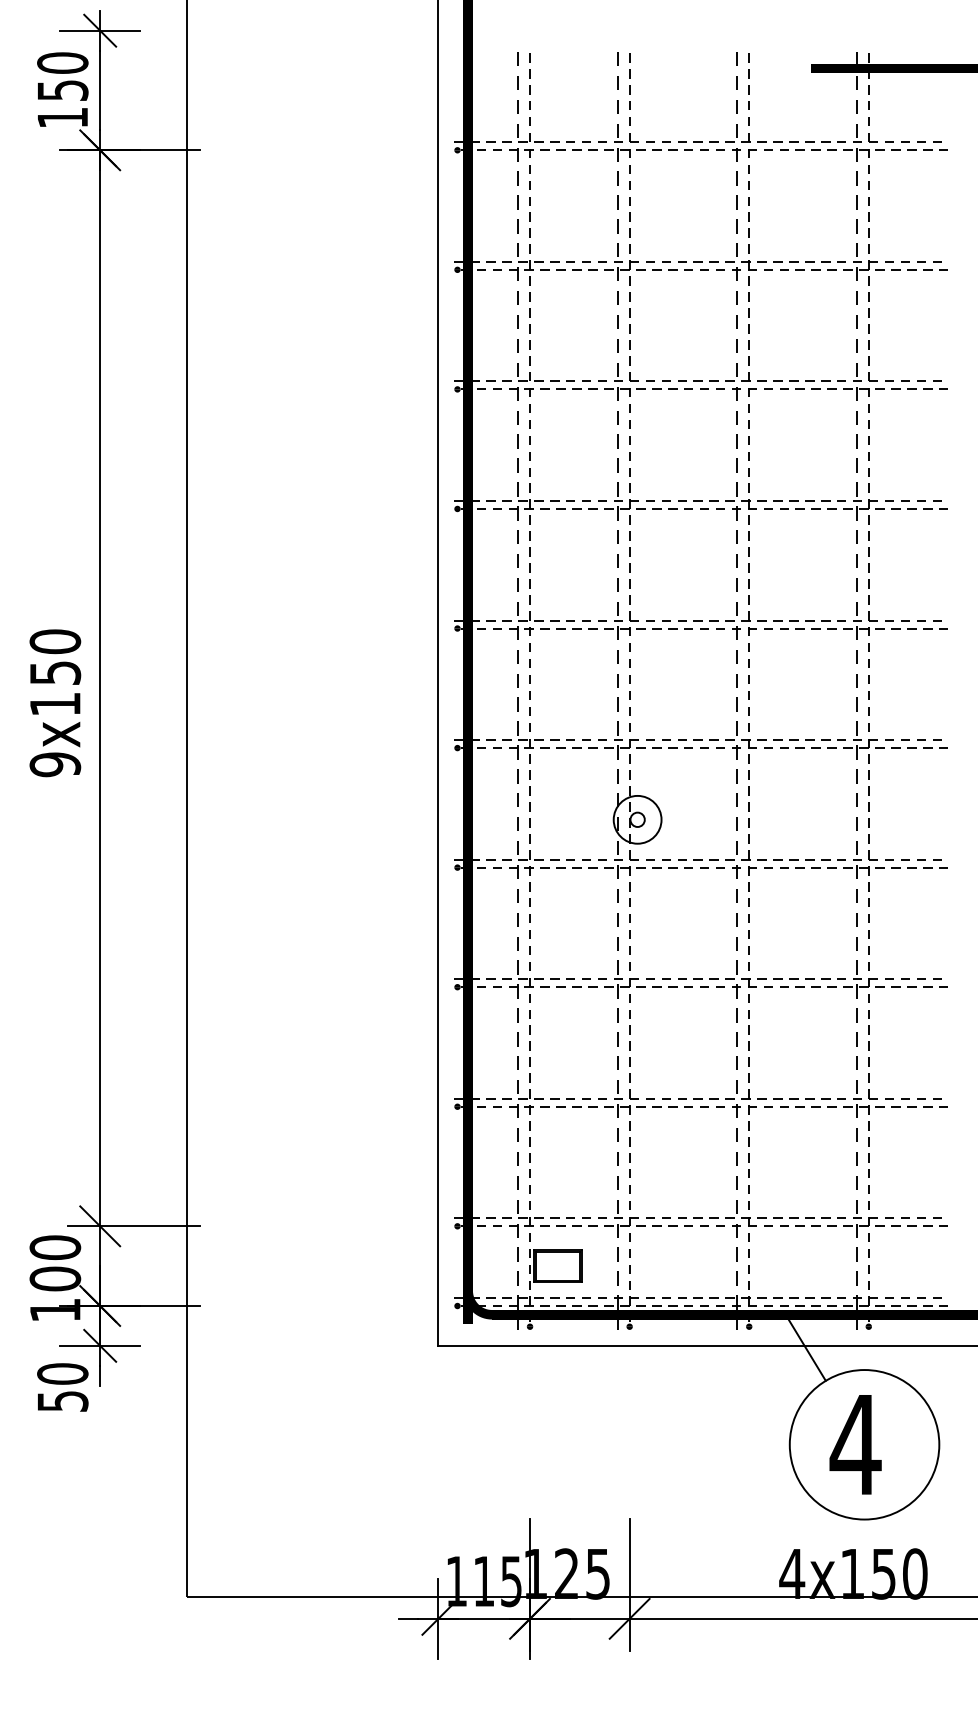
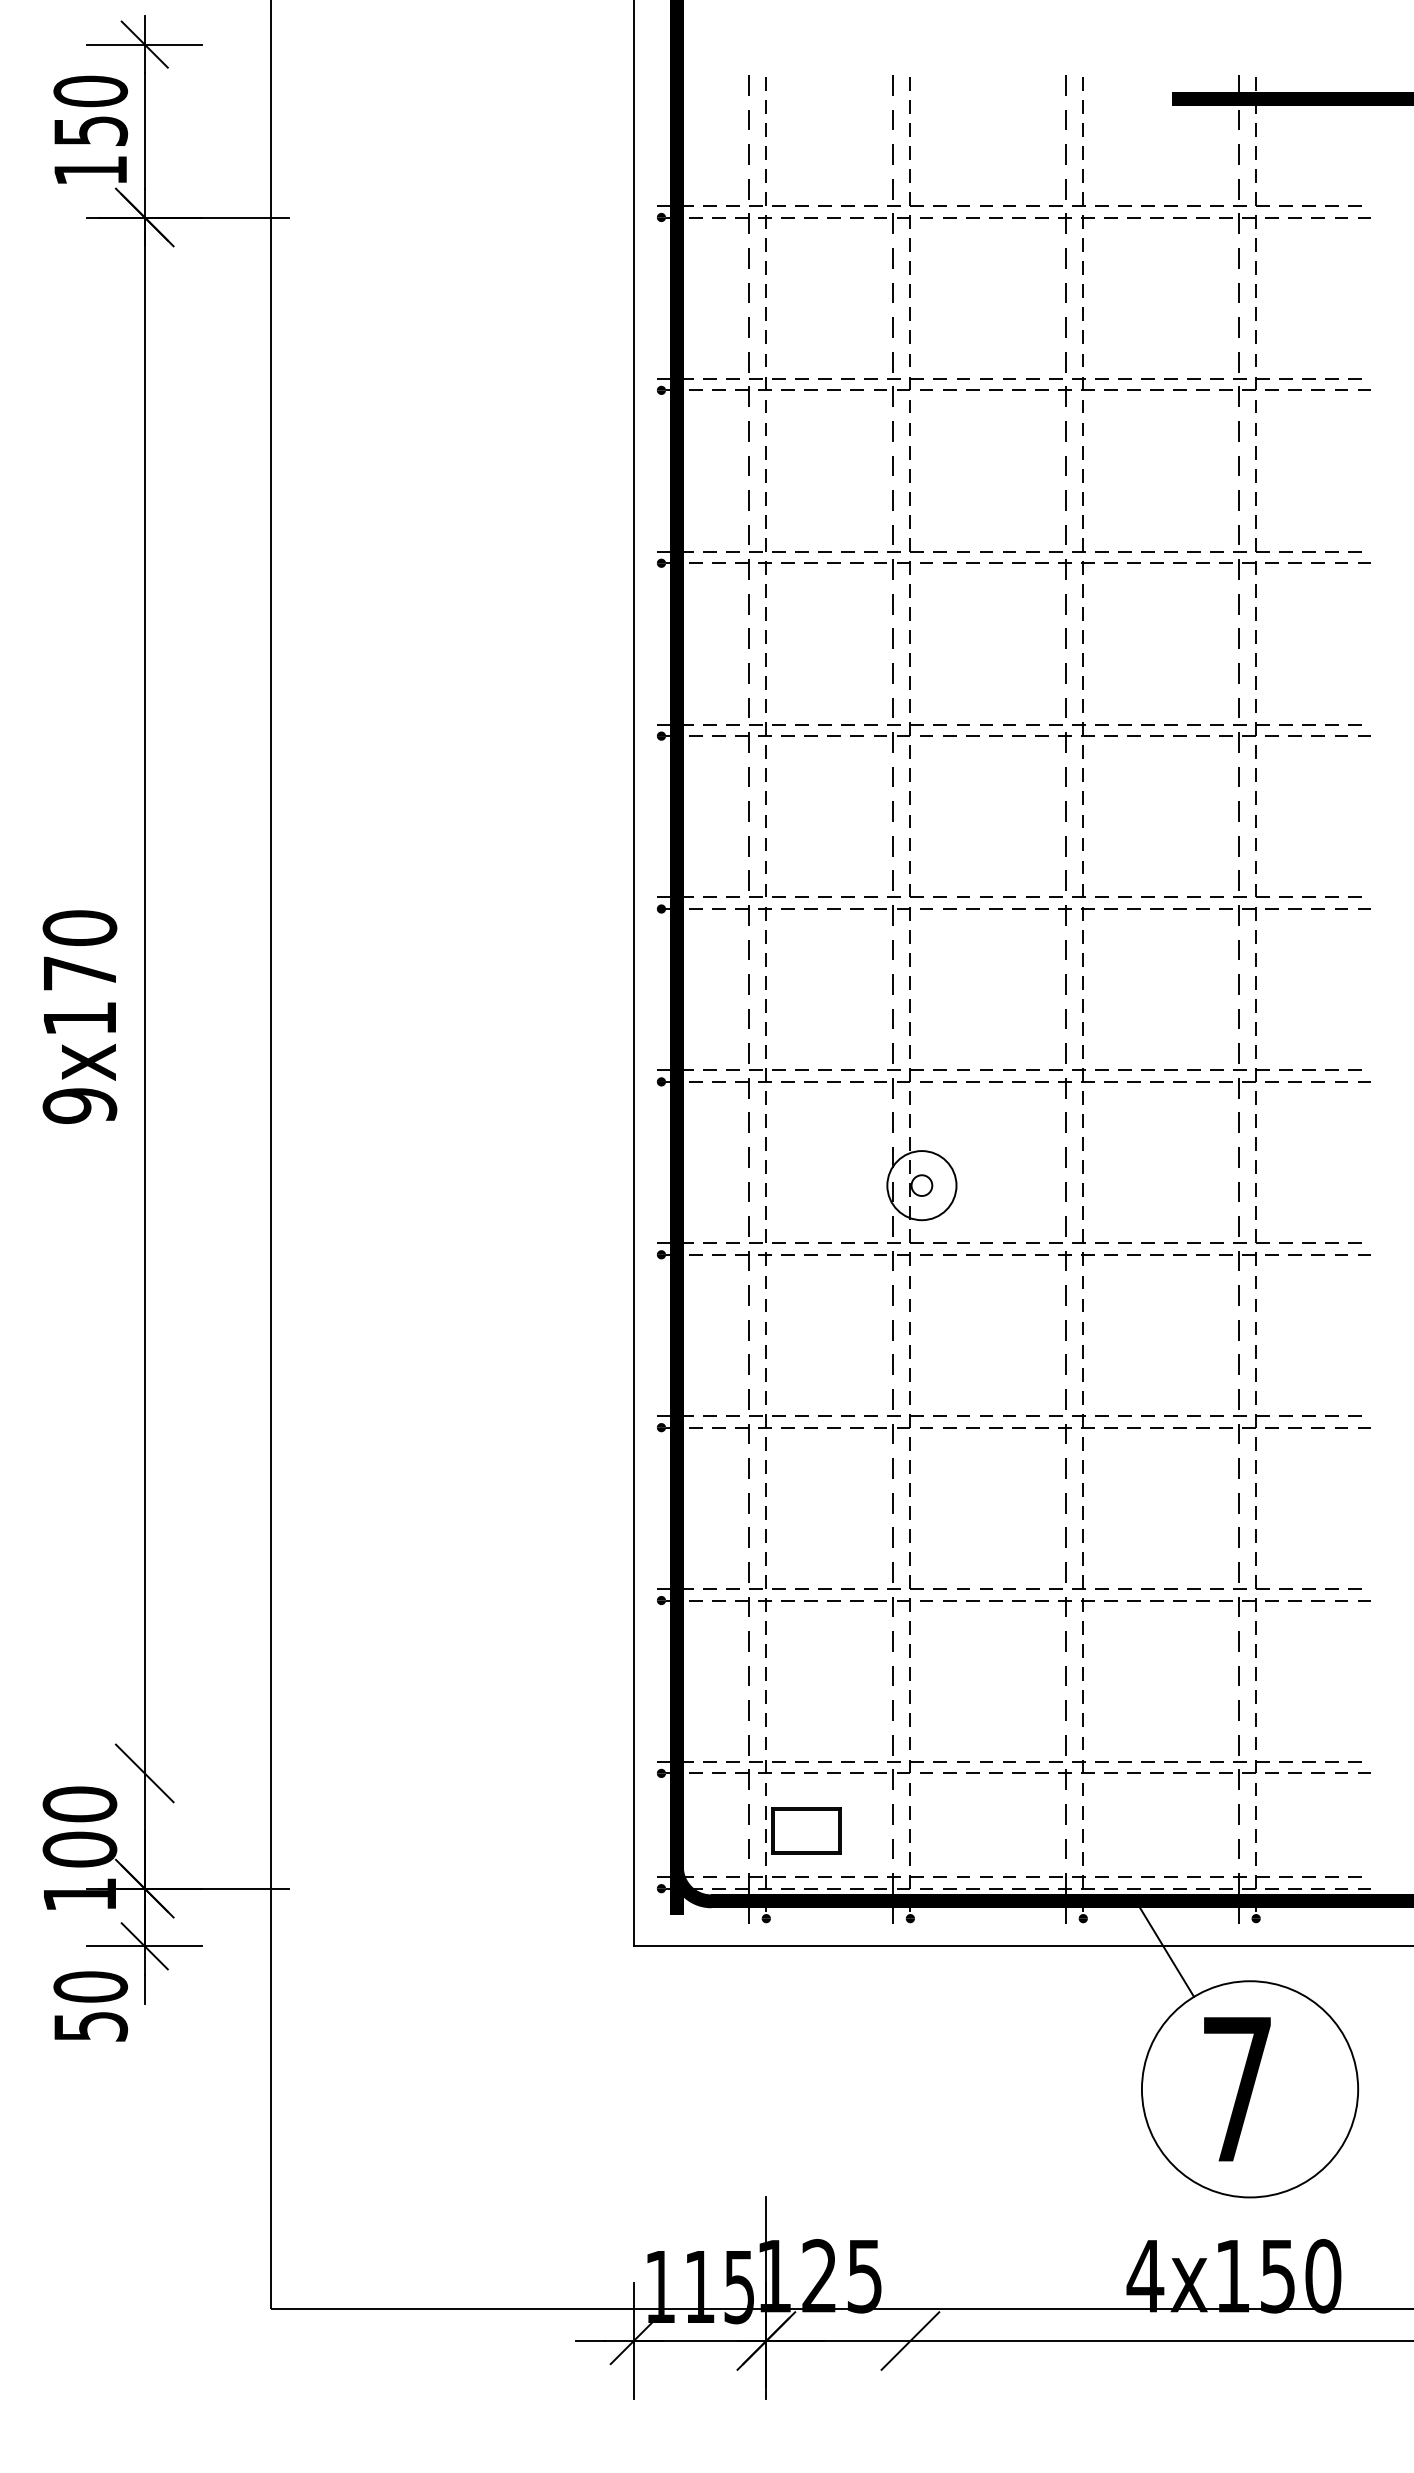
text: (55, 672) -> (80, 972), 9x150 -> 9x170
line: (133, 1226) -> (192, 1773), removed
text: (855, 1444) -> (1236, 2088), 4 -> 7
line: (629, 1584) -> (910, 2291), removed

